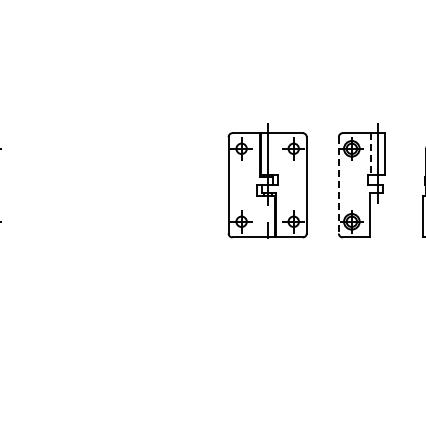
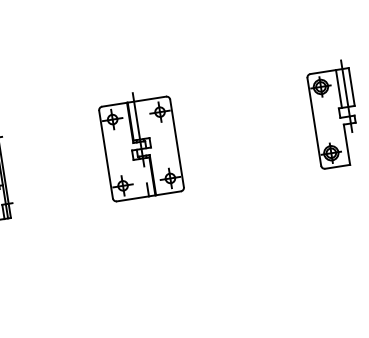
line: (370, 154) -> (338, 89), dashed -> solid
part: (267, 180) -> (140, 144), moved
line: (338, 185) -> (314, 122), dashed -> solid

